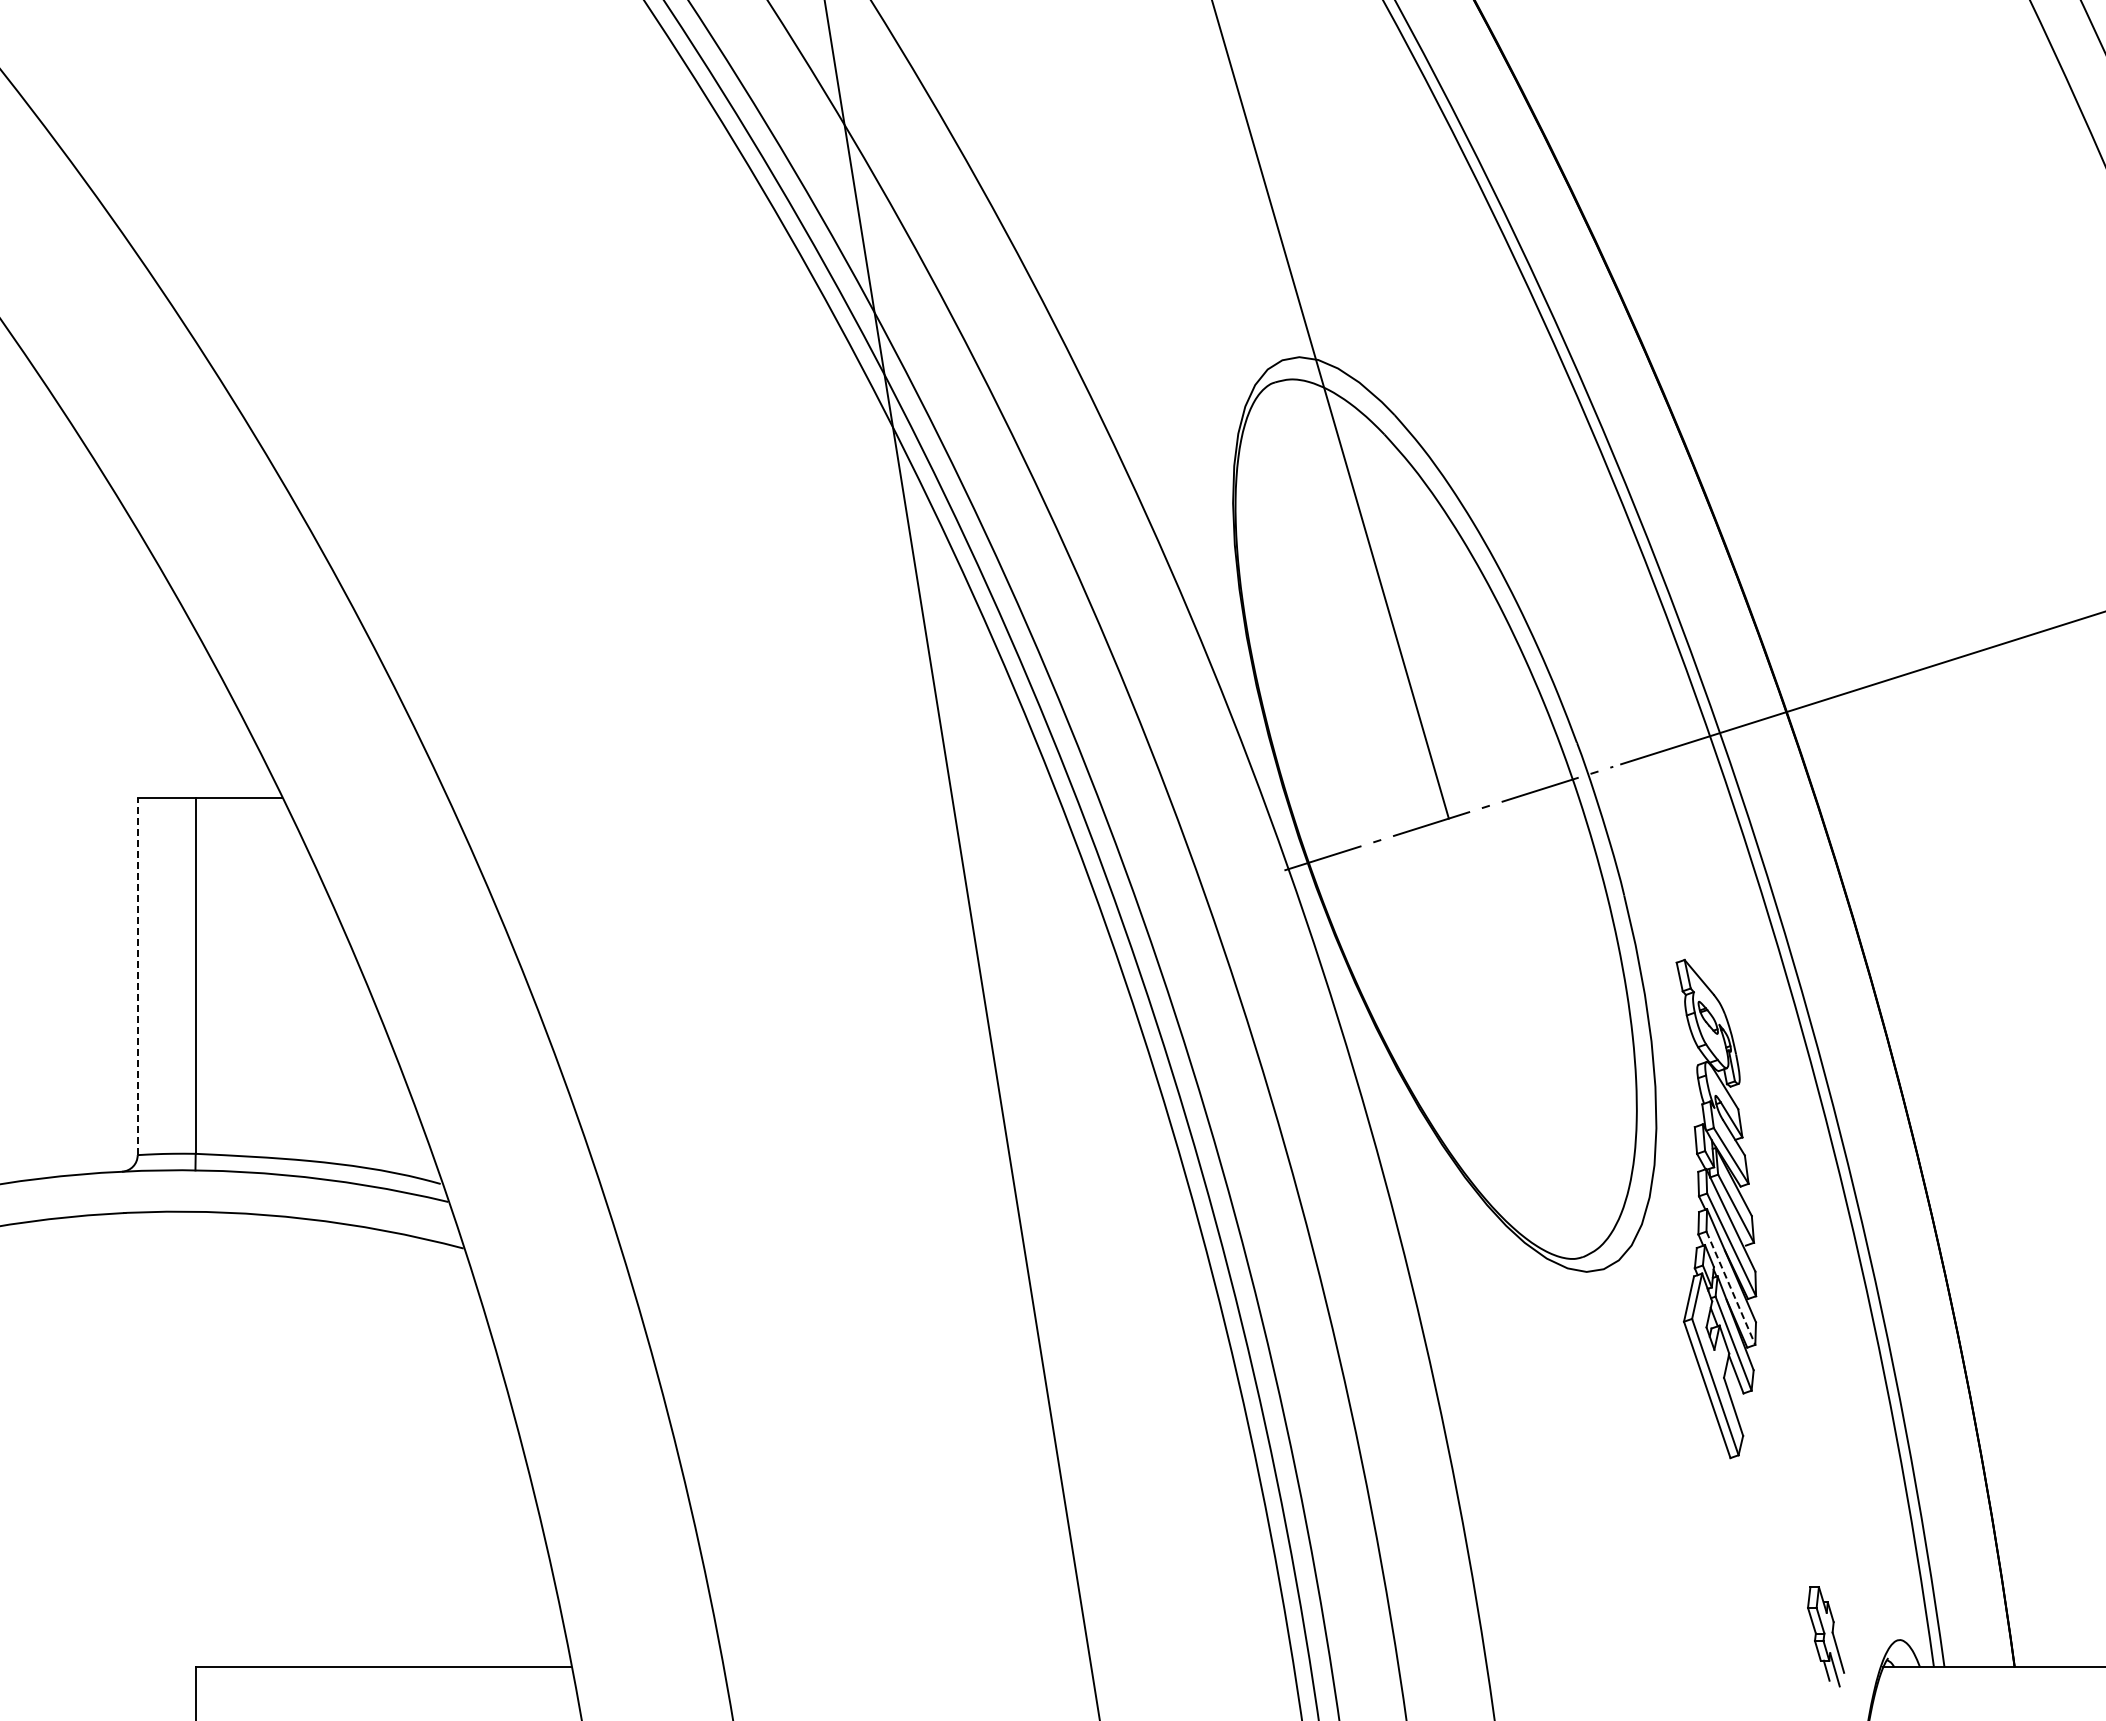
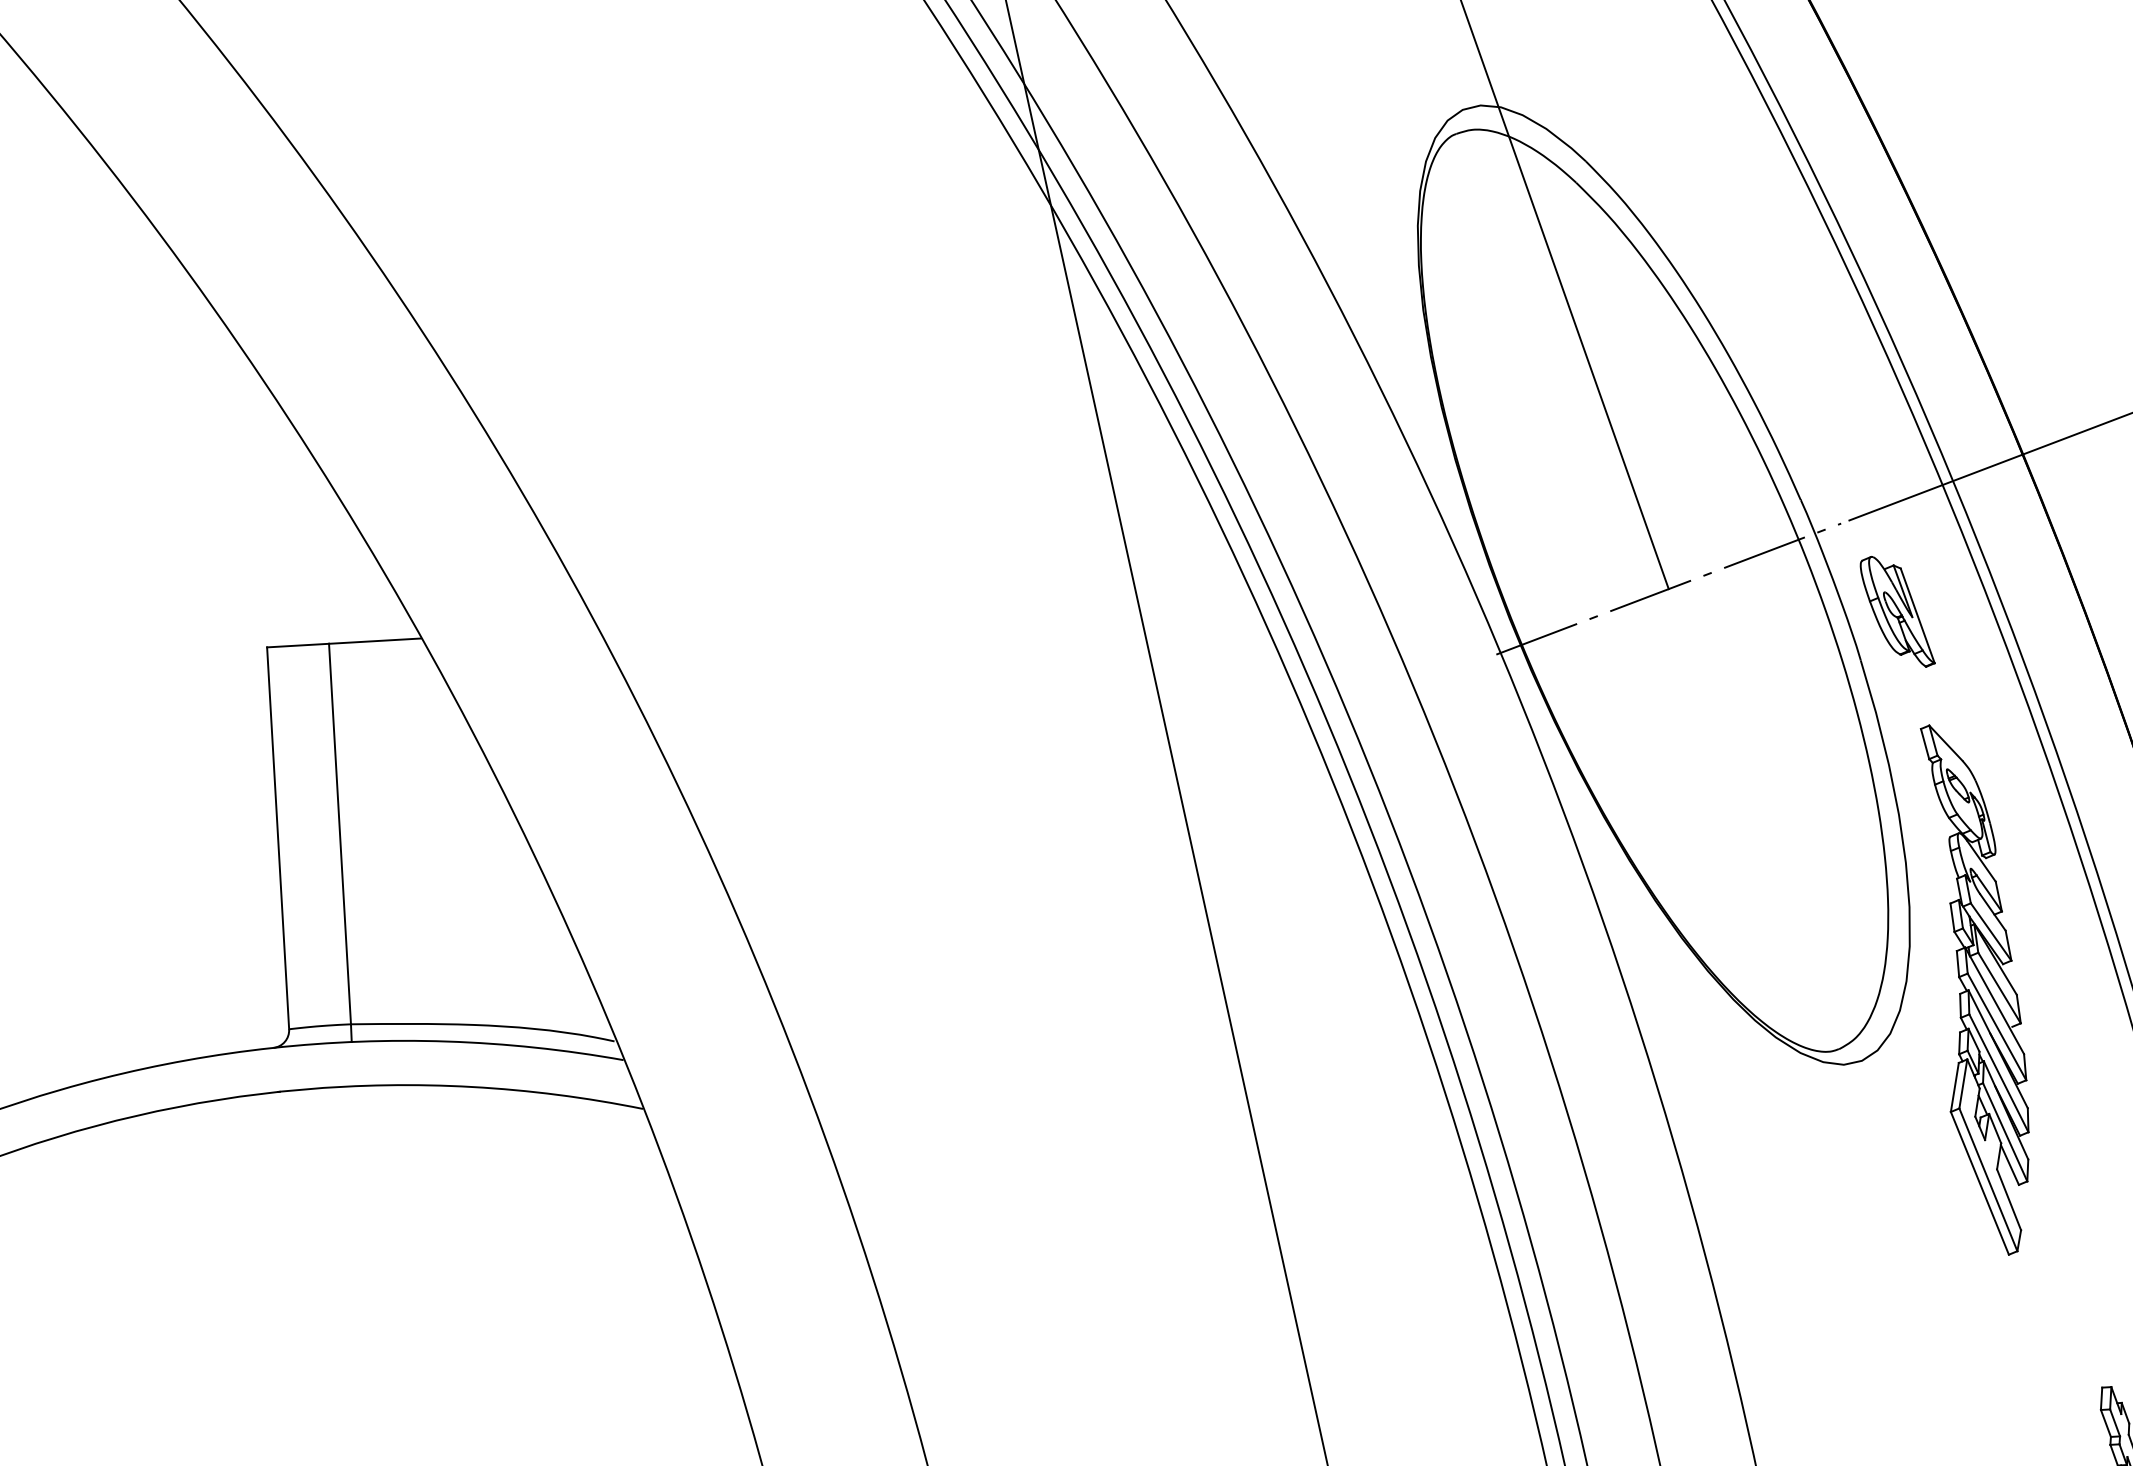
part: (1661, 851) -> (1897, 611), added
line: (137, 976) -> (277, 838), dashed -> solid
line: (1730, 1288) -> (1998, 1073), dashed -> solid

